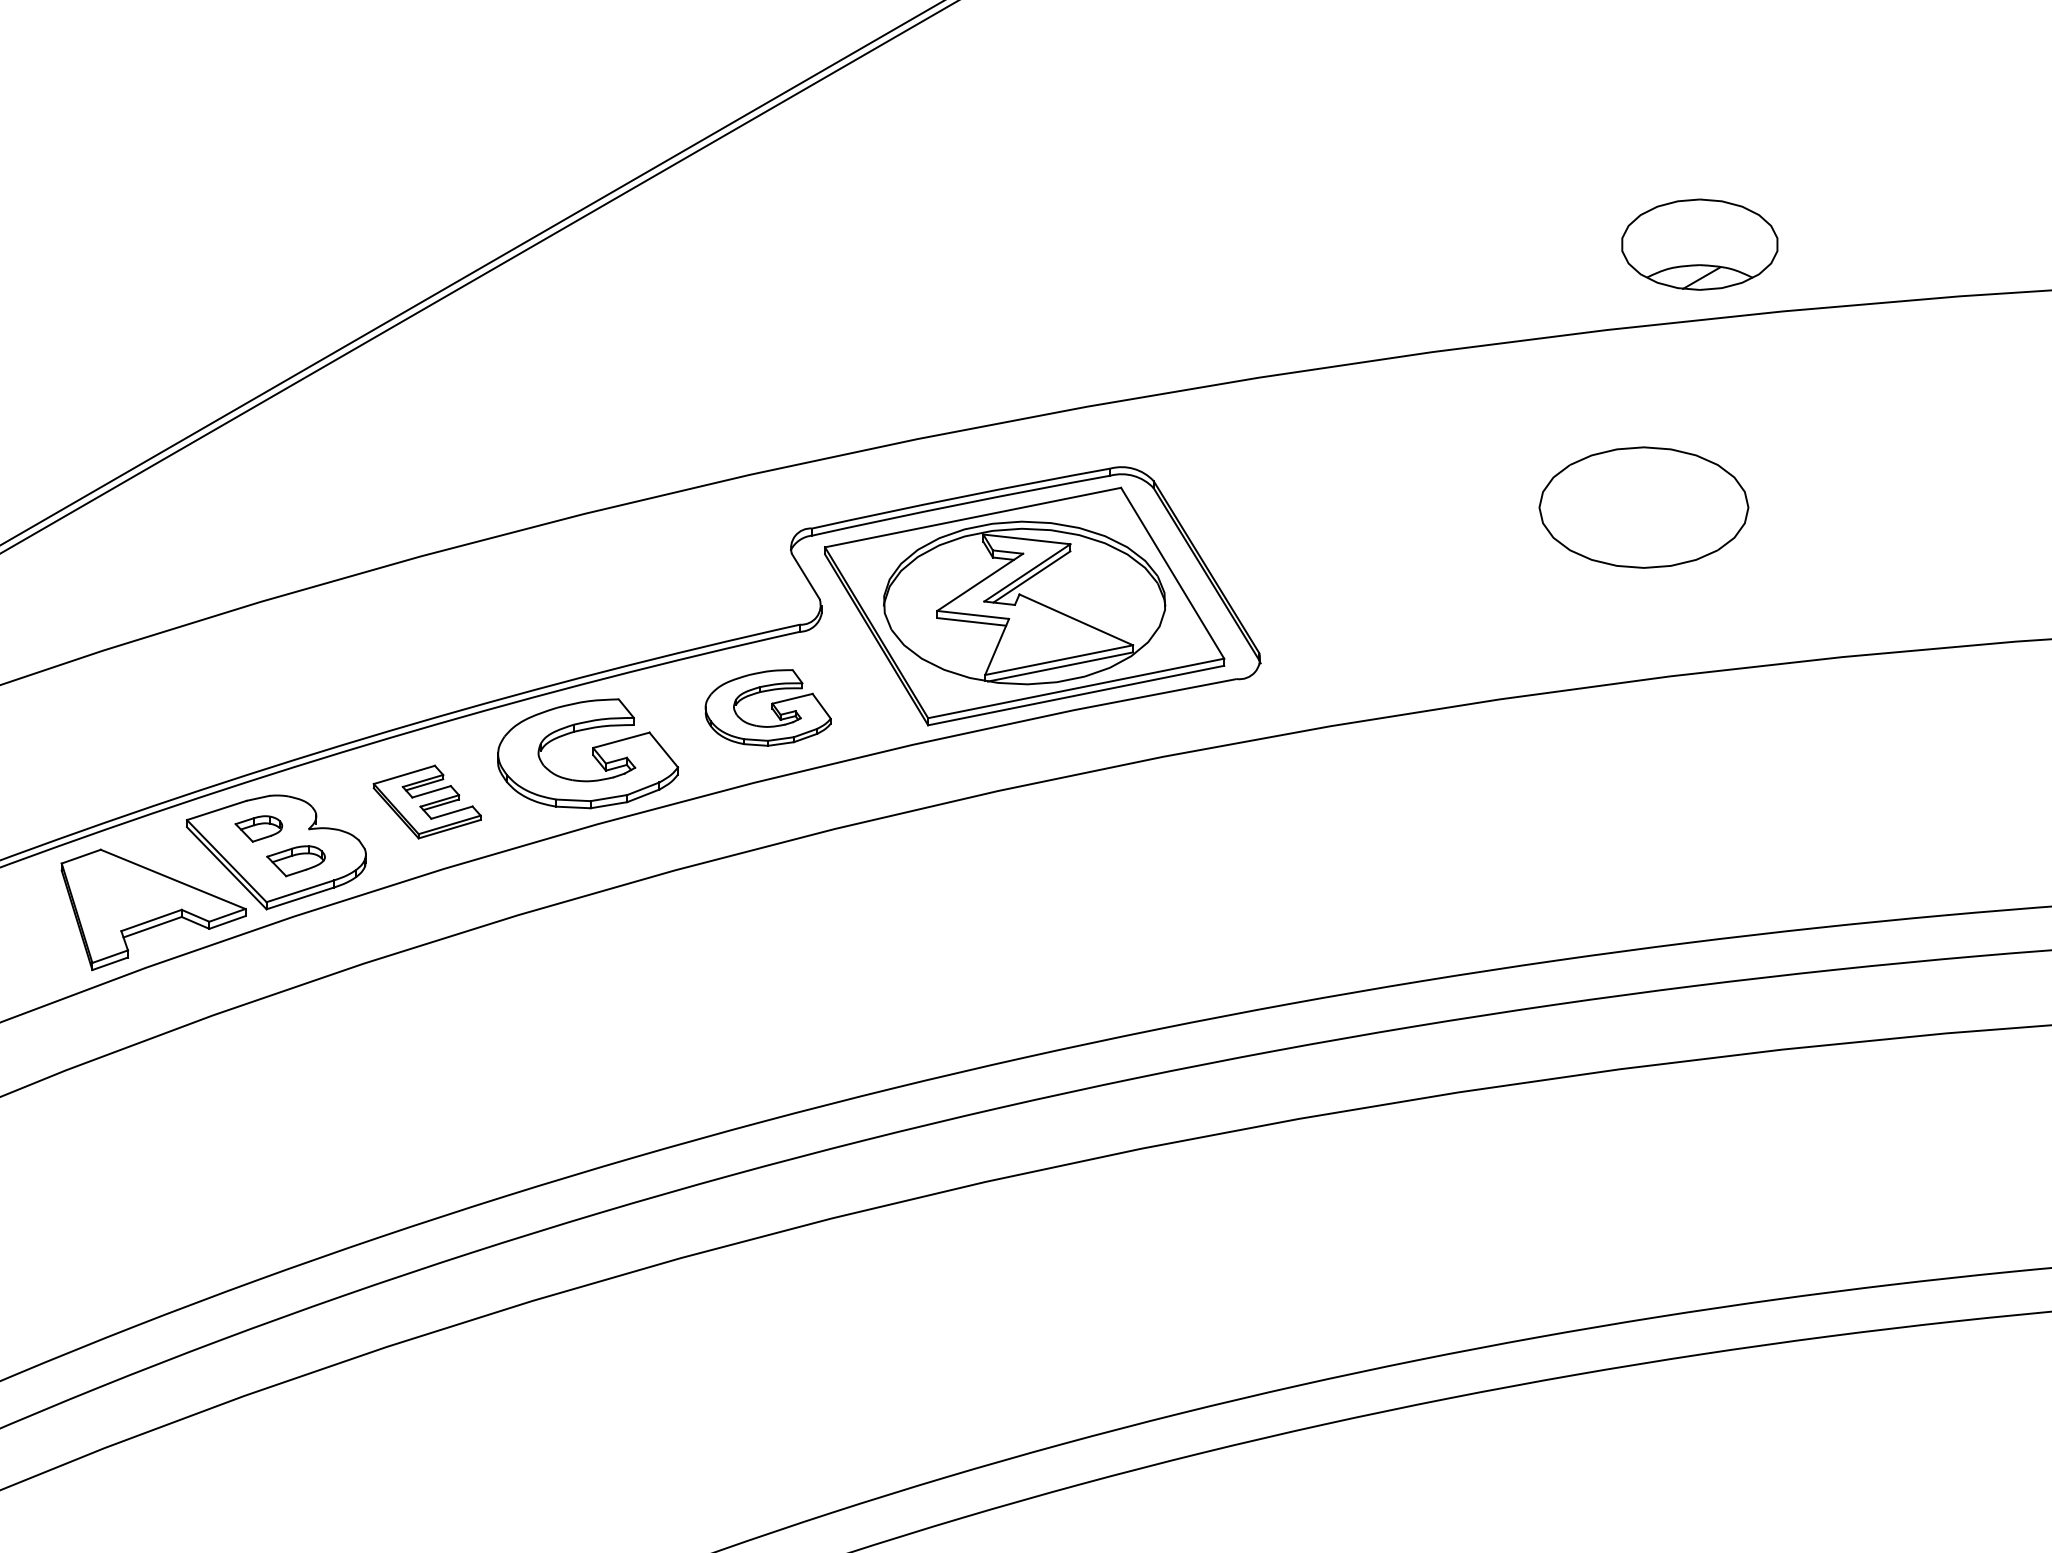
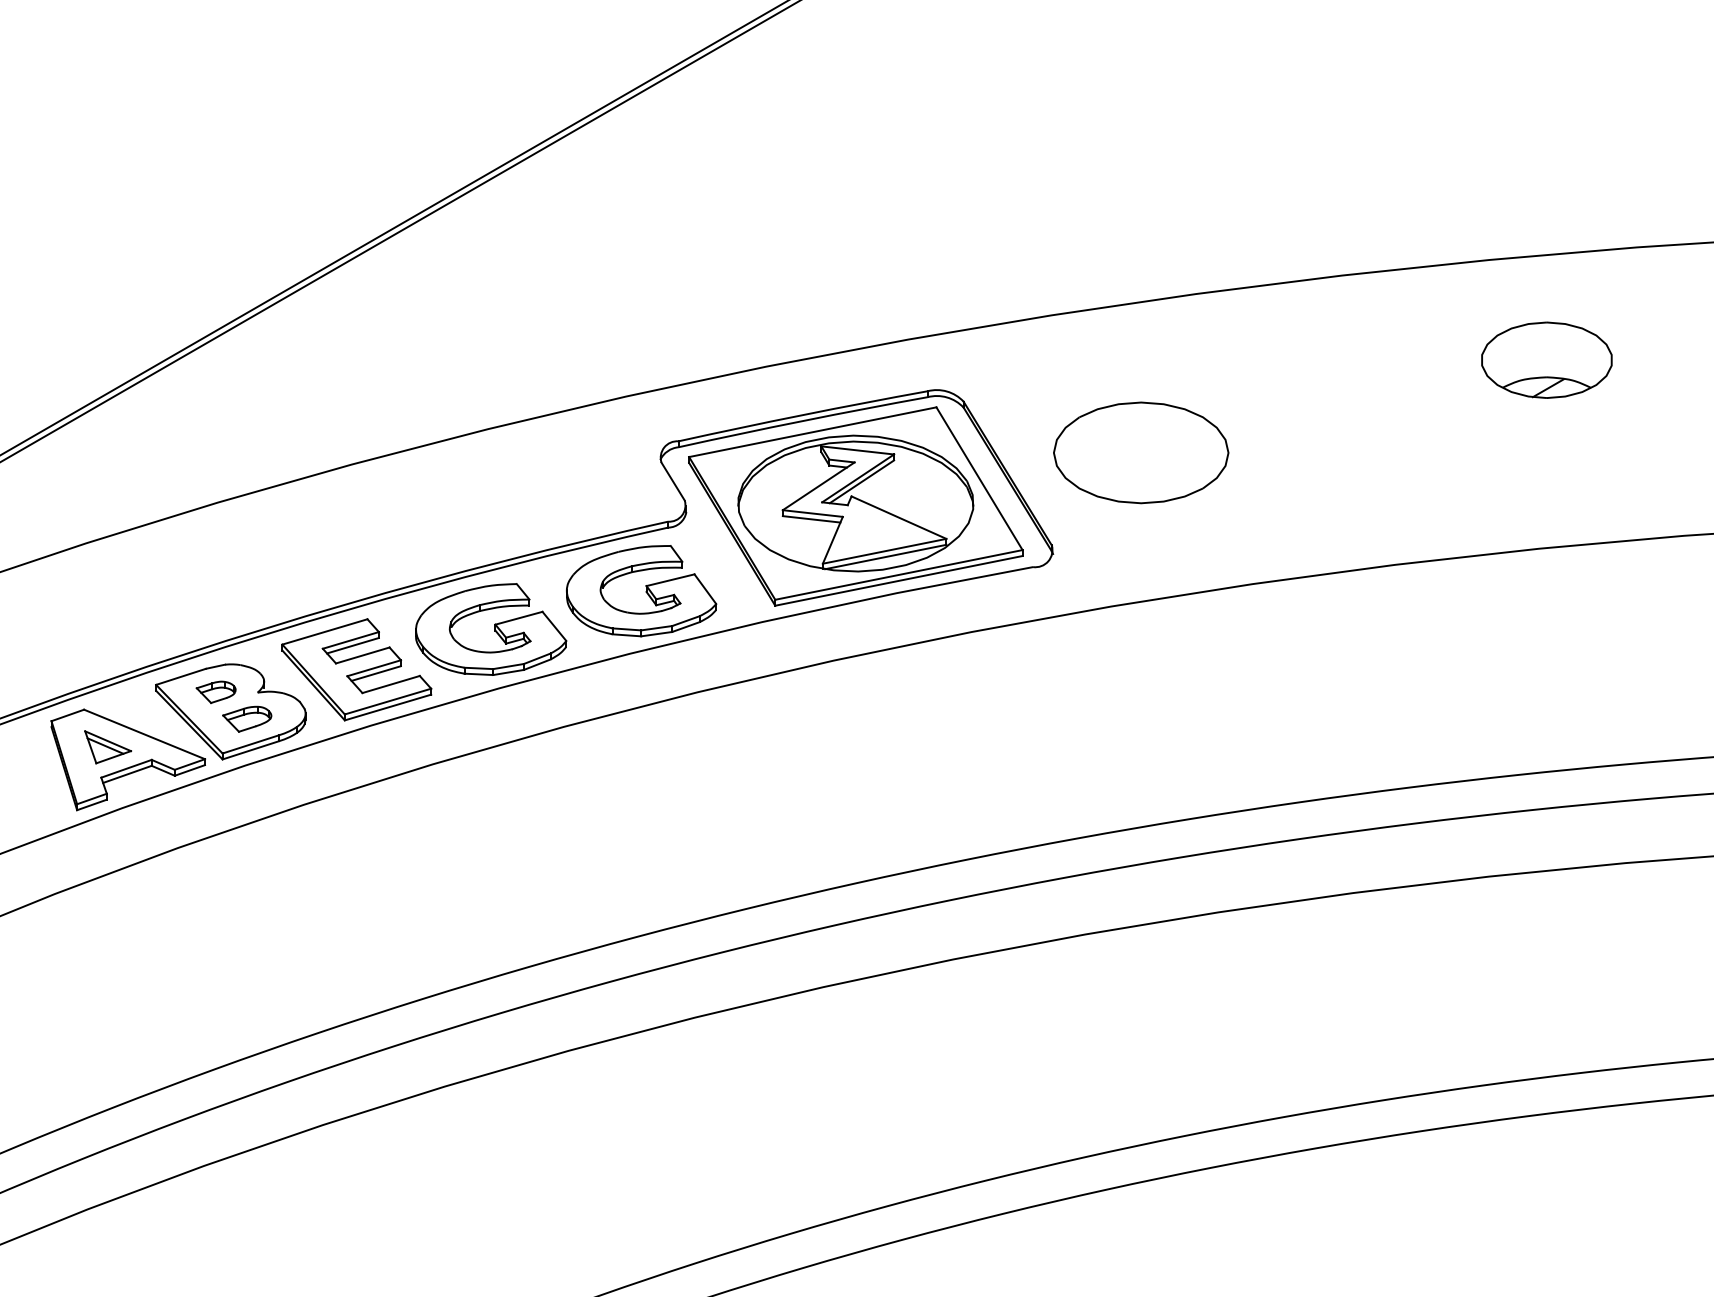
part: (1699, 243) -> (1546, 359), moved
part: (1644, 507) -> (1141, 452), moved
part: (768, 708) -> (641, 591), size x1.43
part: (426, 801) -> (356, 669), size x1.67
part: (129, 895) -> (108, 747), added

